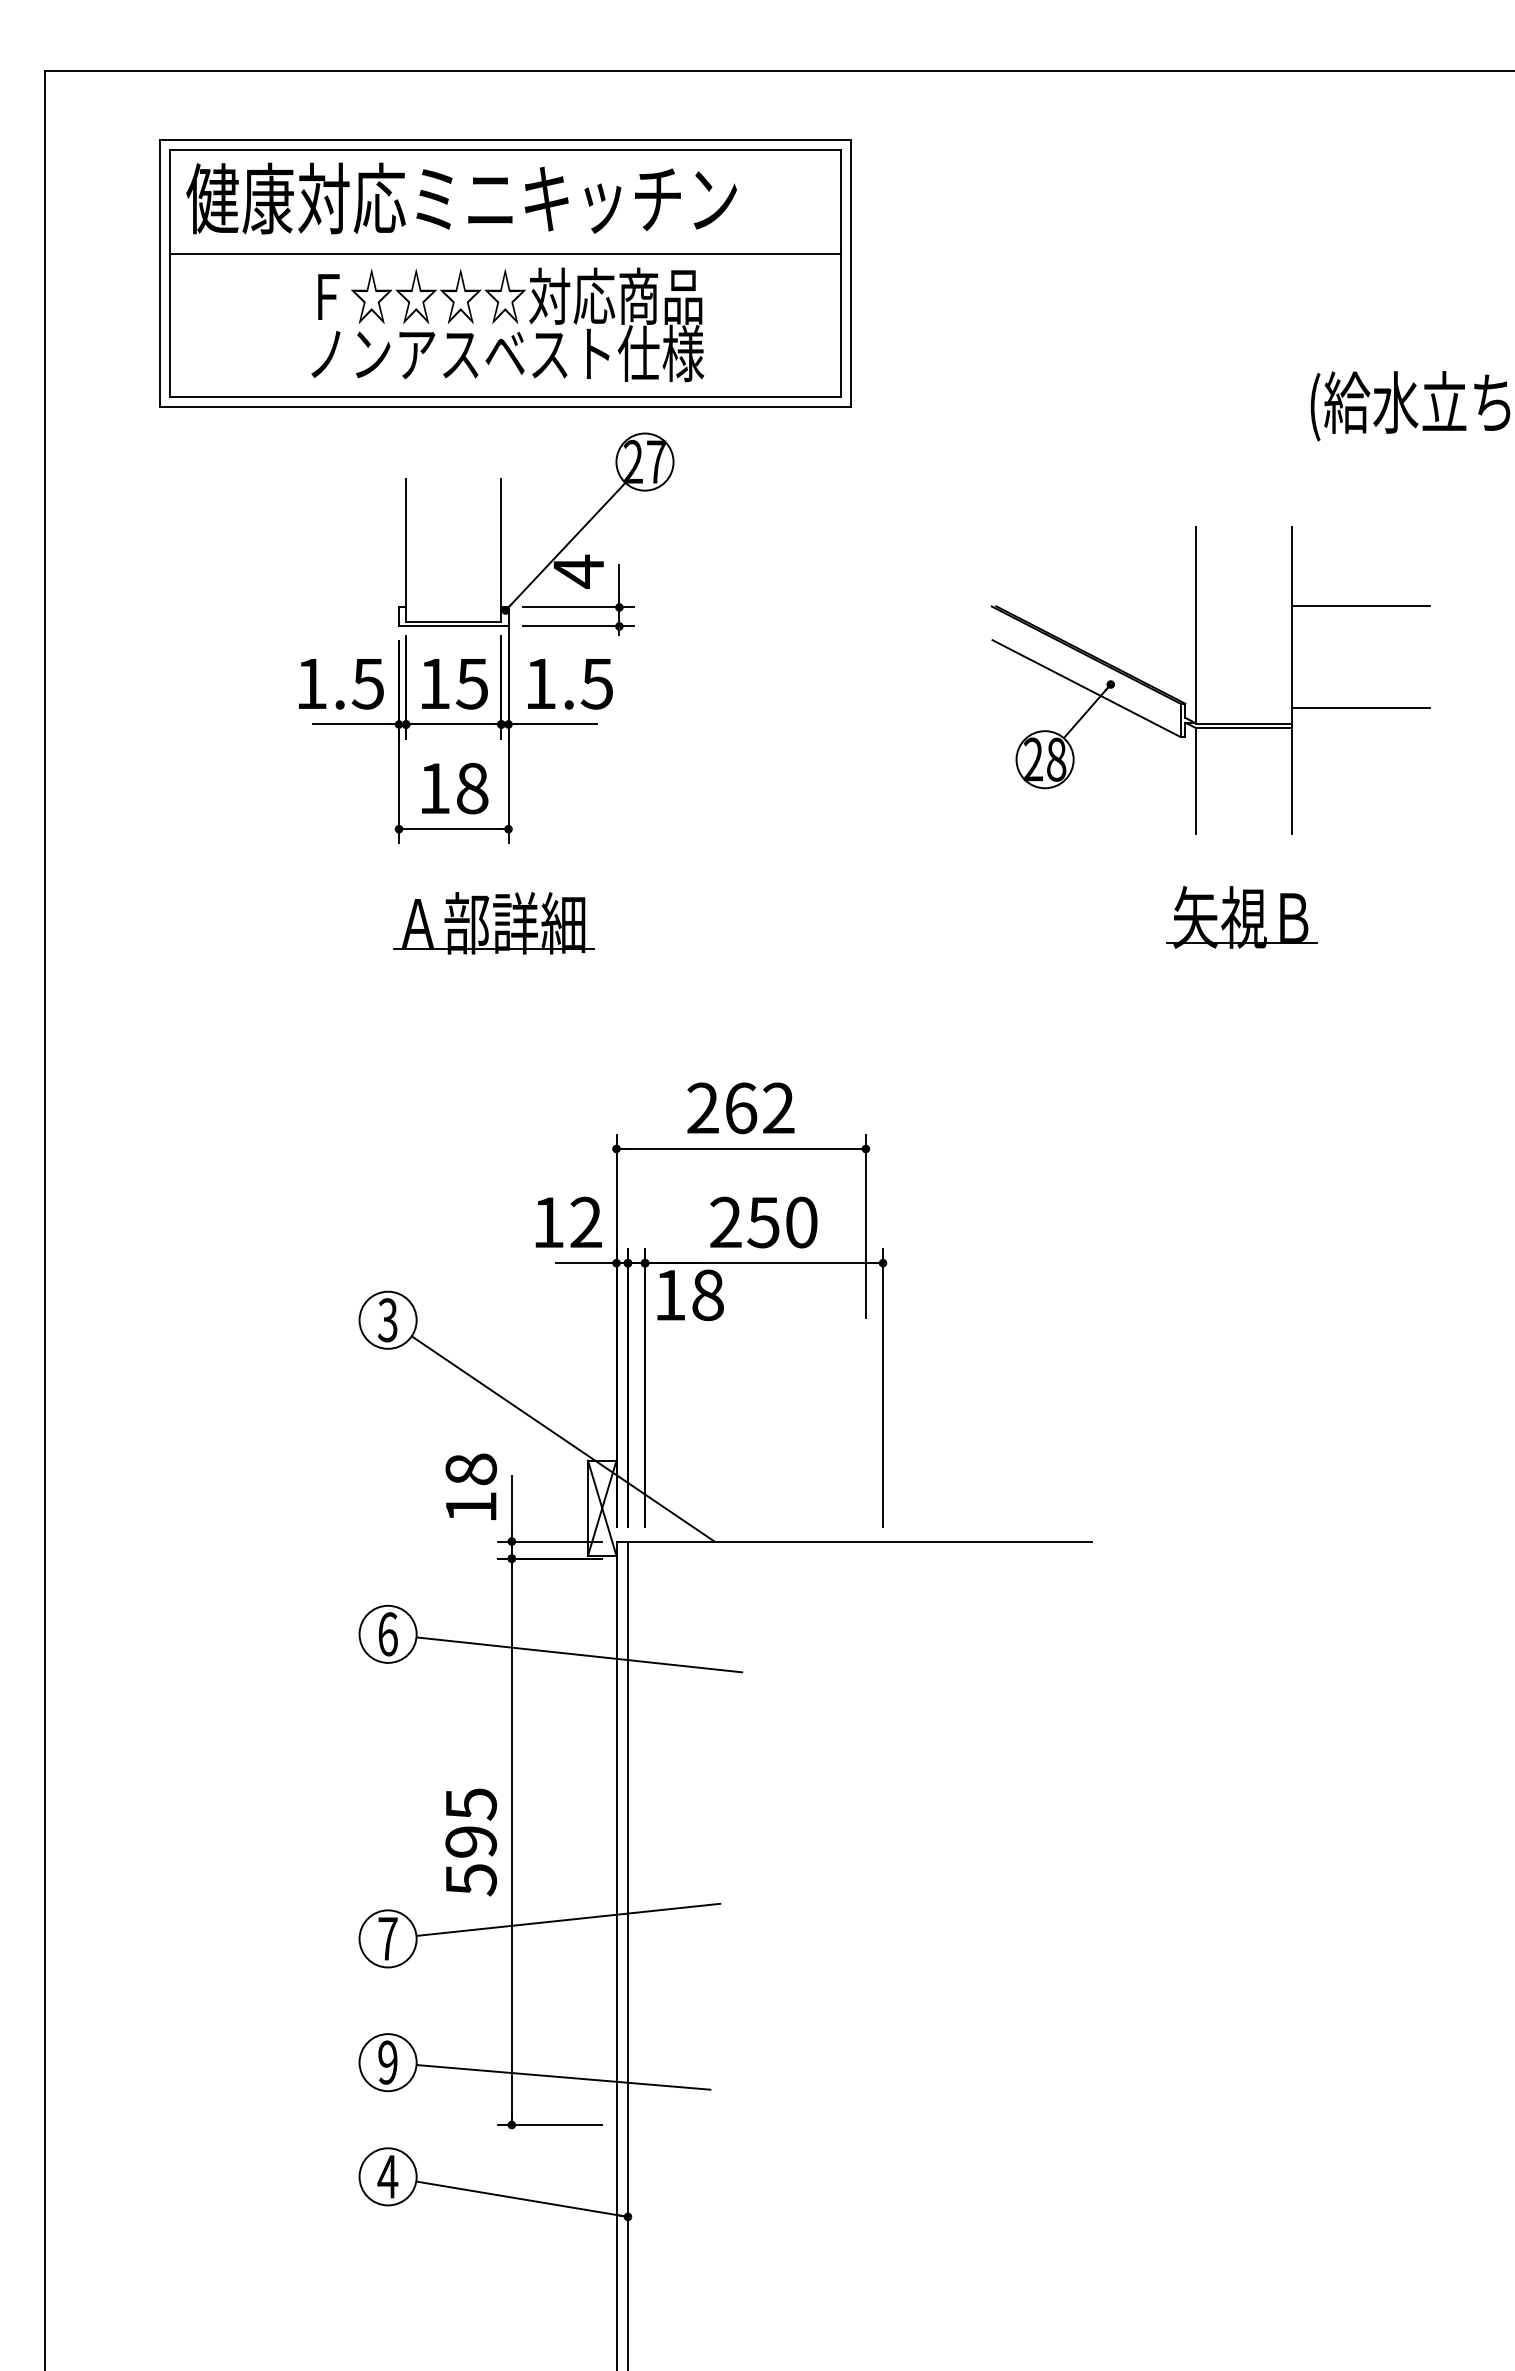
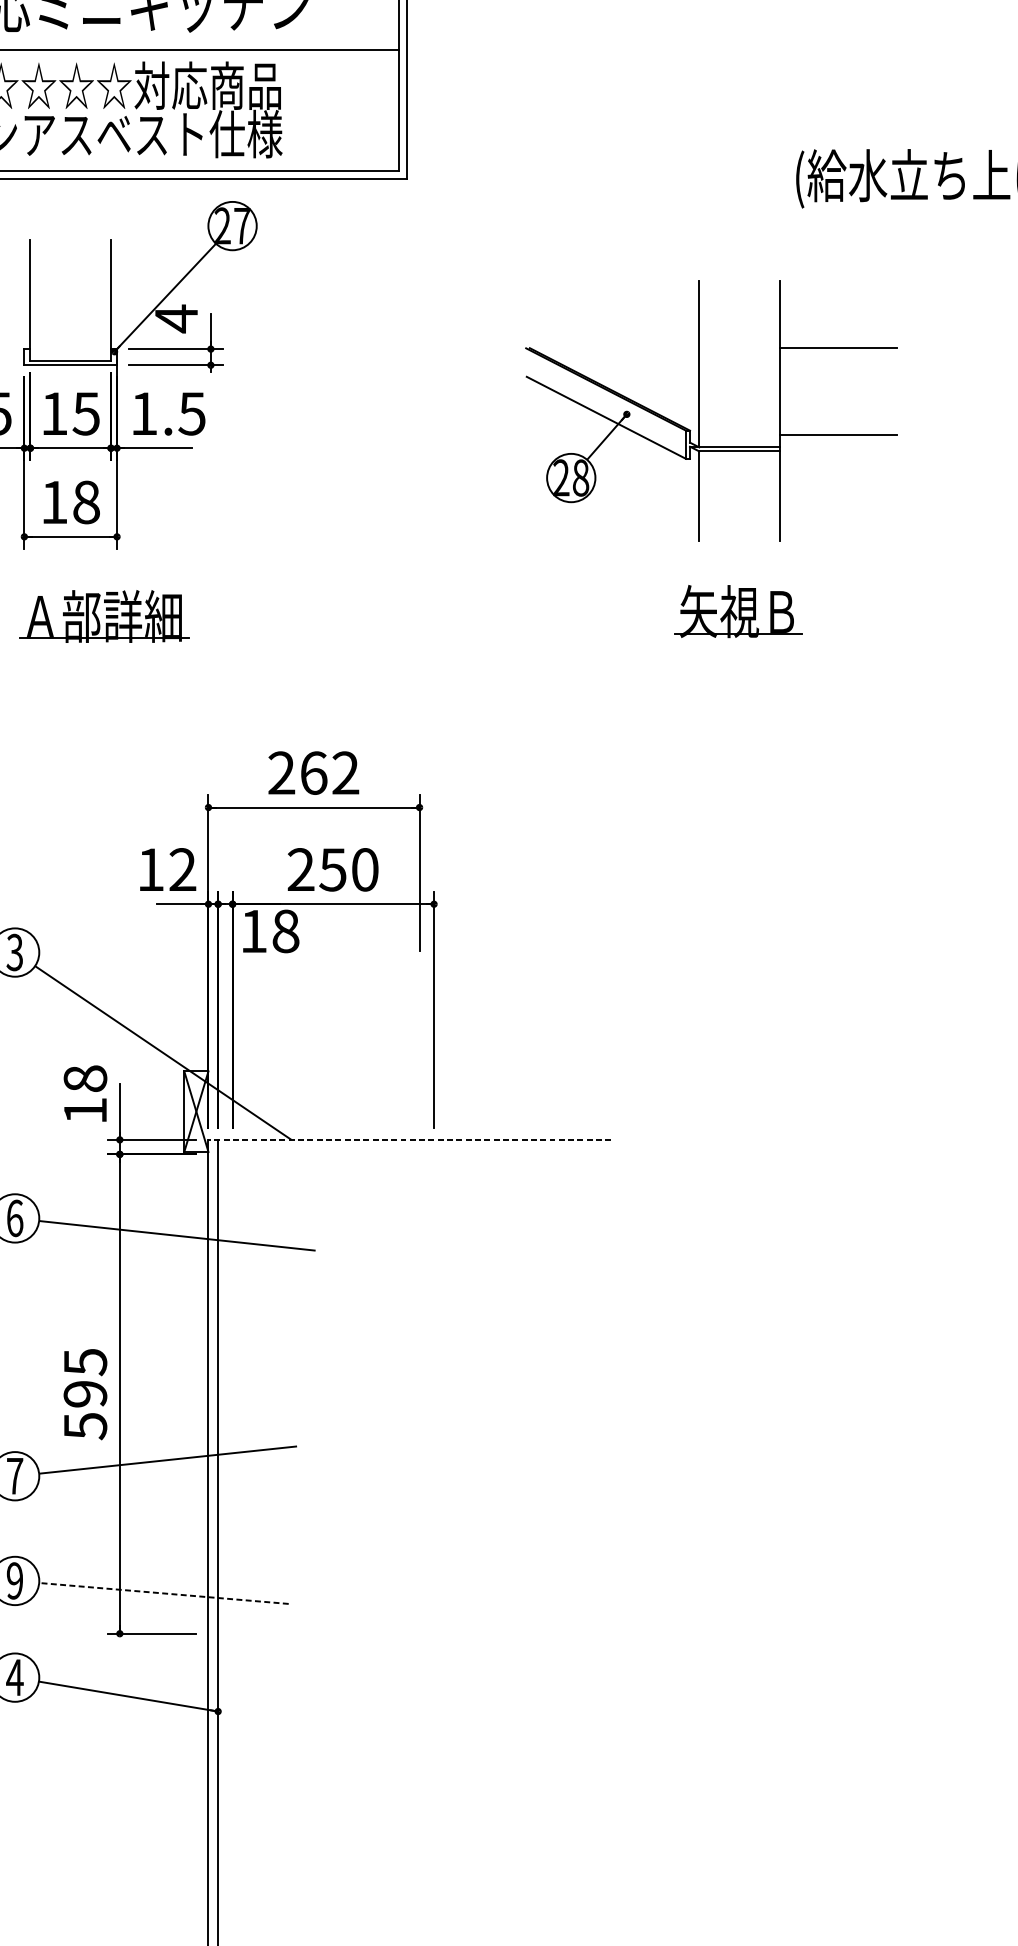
line: (854, 1541) -> (409, 1139), solid -> dashed
line: (563, 2077) -> (163, 1593), solid -> dashed

